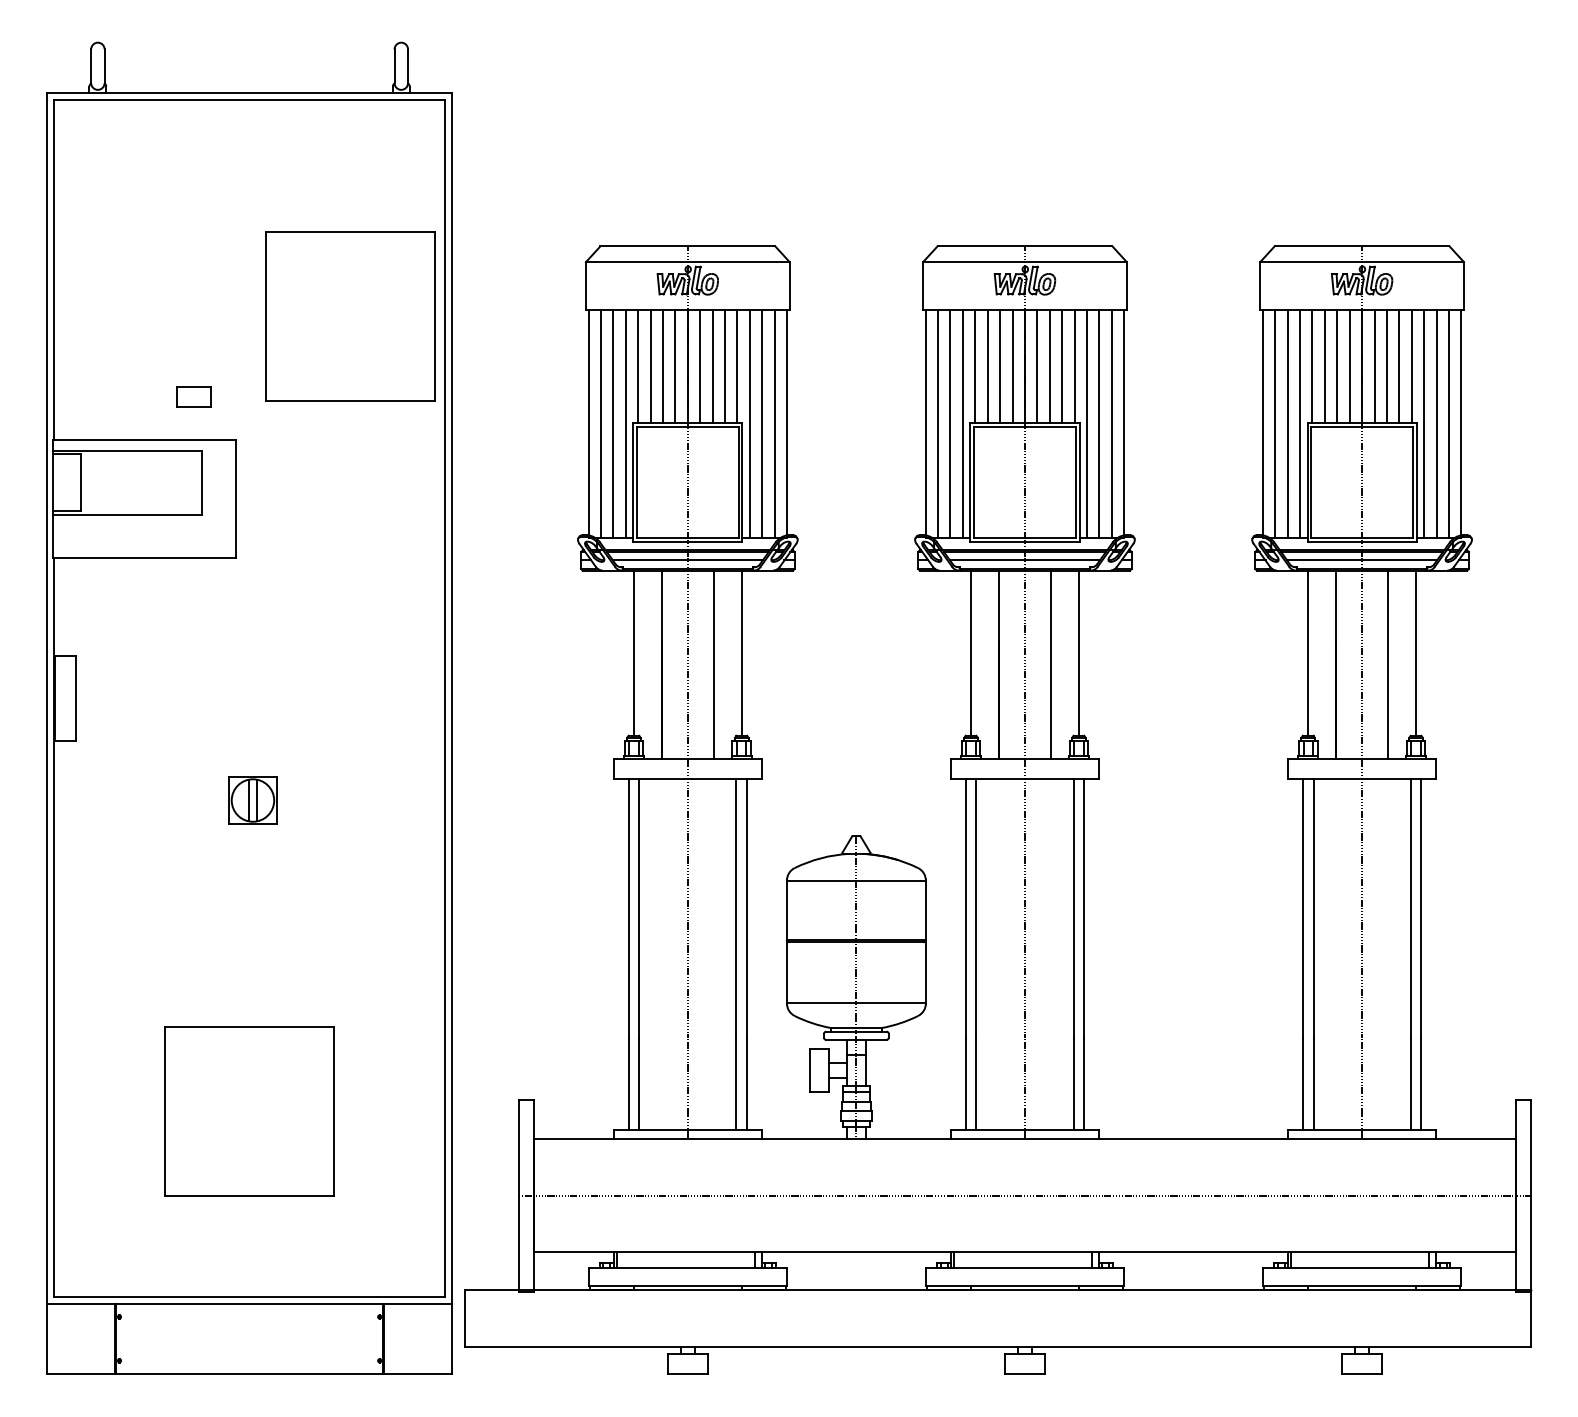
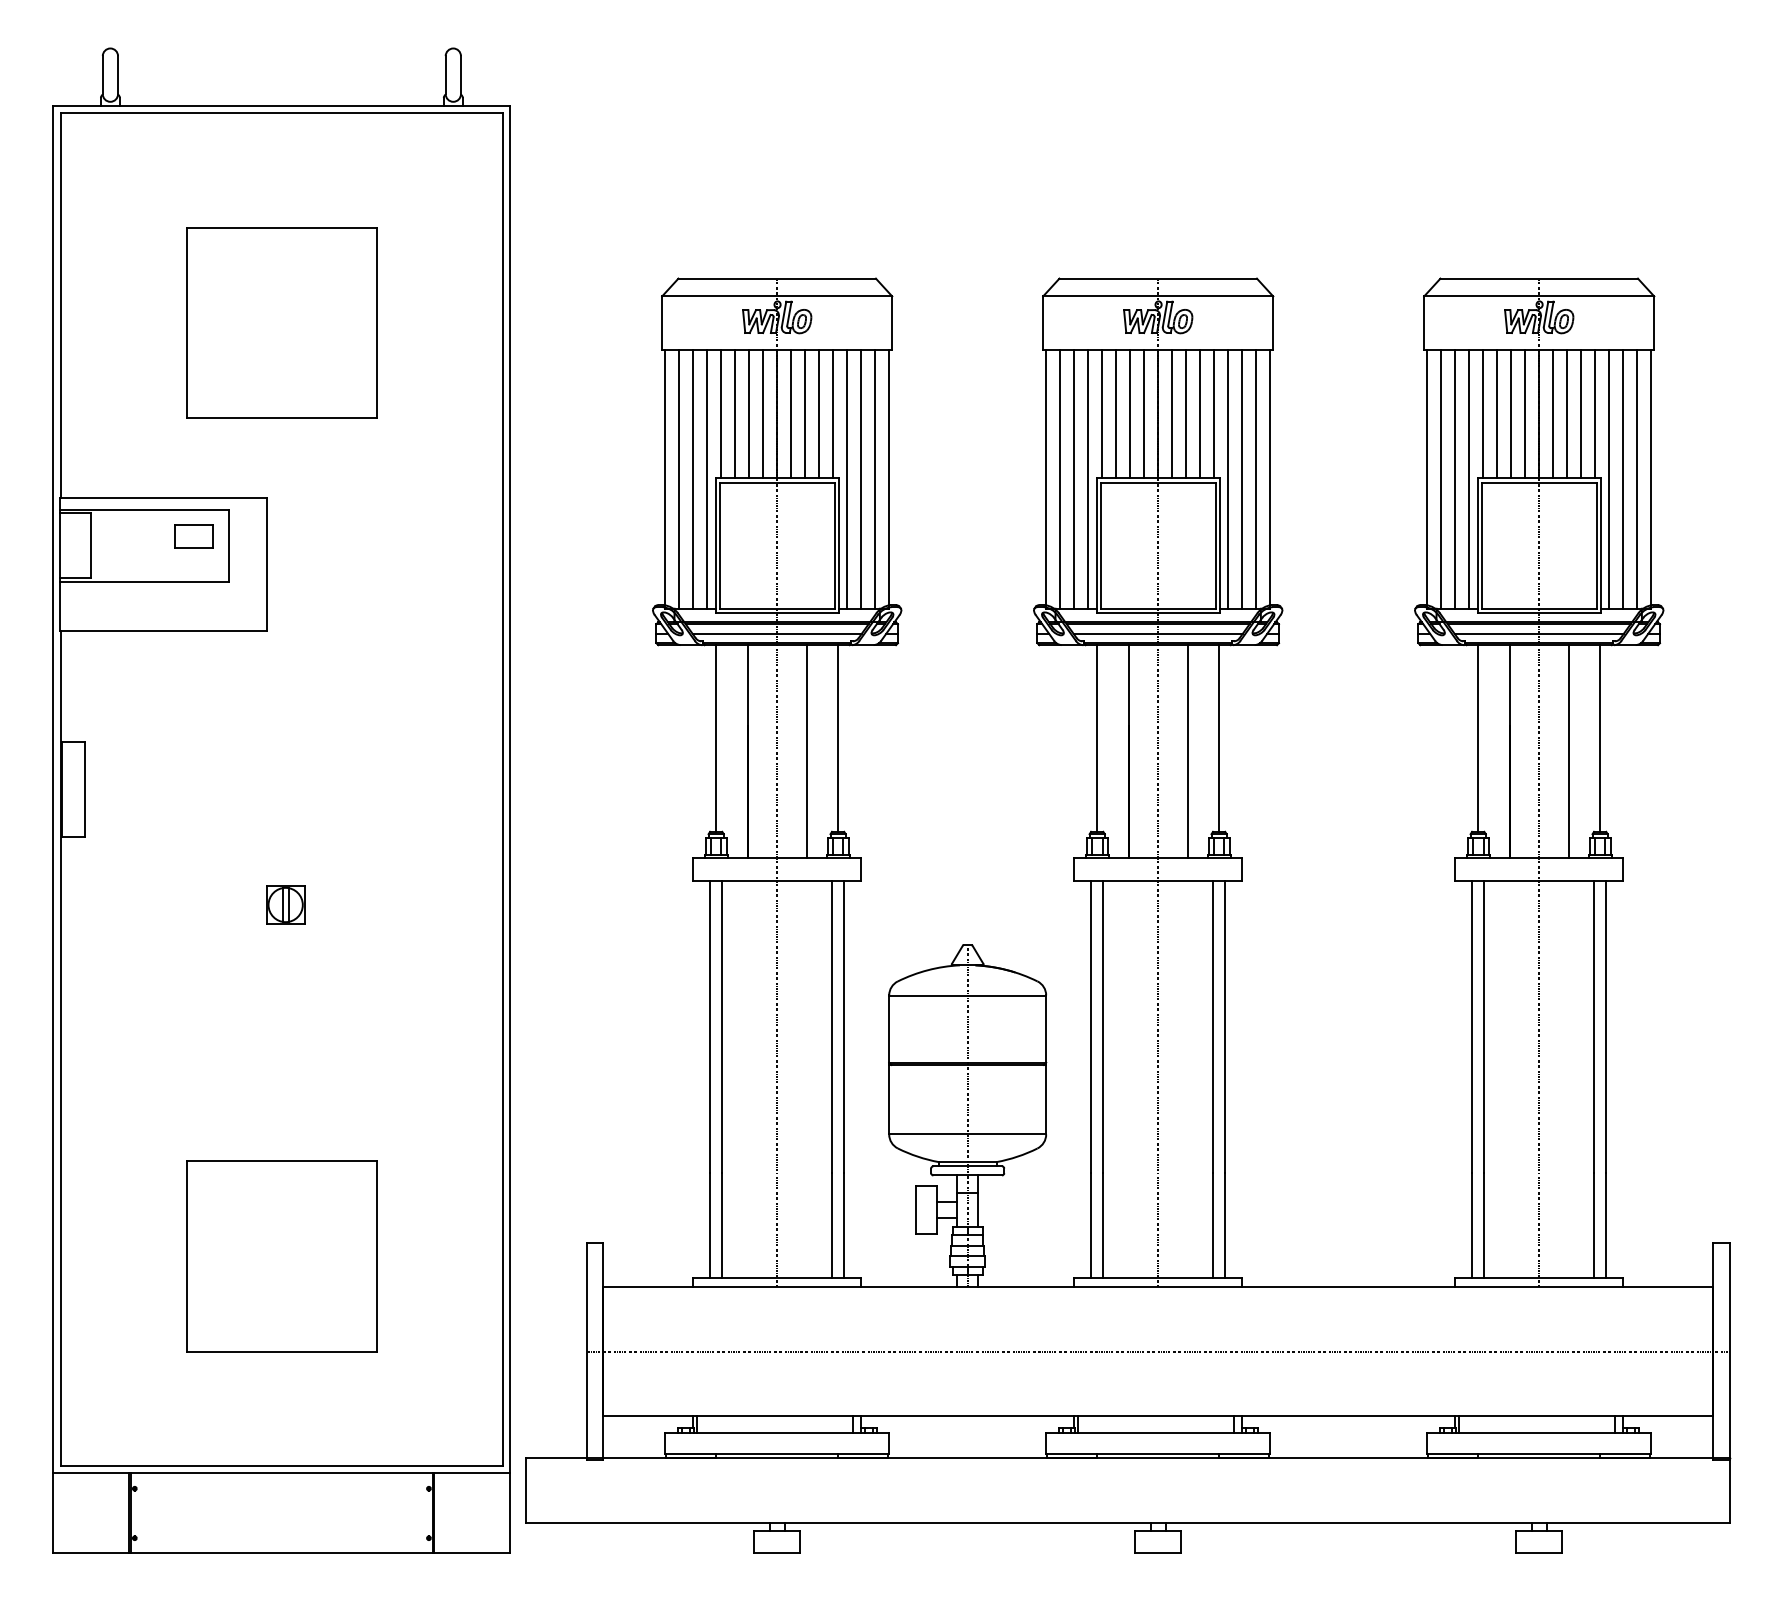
part: (350, 316) -> (281, 322), moved
part: (193, 396) -> (193, 535), moved
part: (252, 800) -> (285, 904), size x0.71

